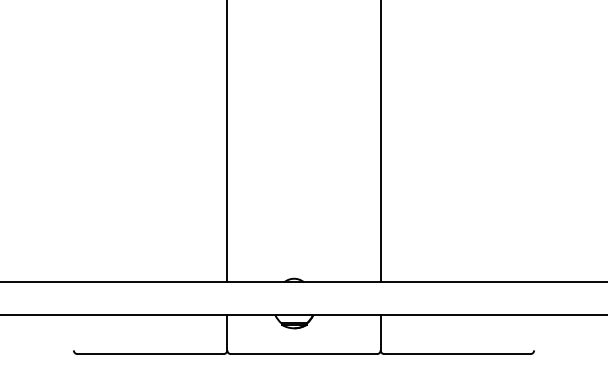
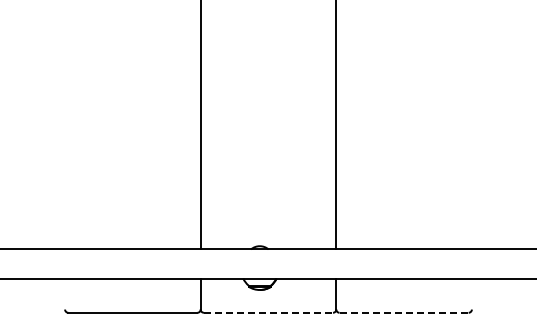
line: (304, 353) -> (268, 312), solid -> dashed
line: (457, 353) -> (404, 312), solid -> dashed

